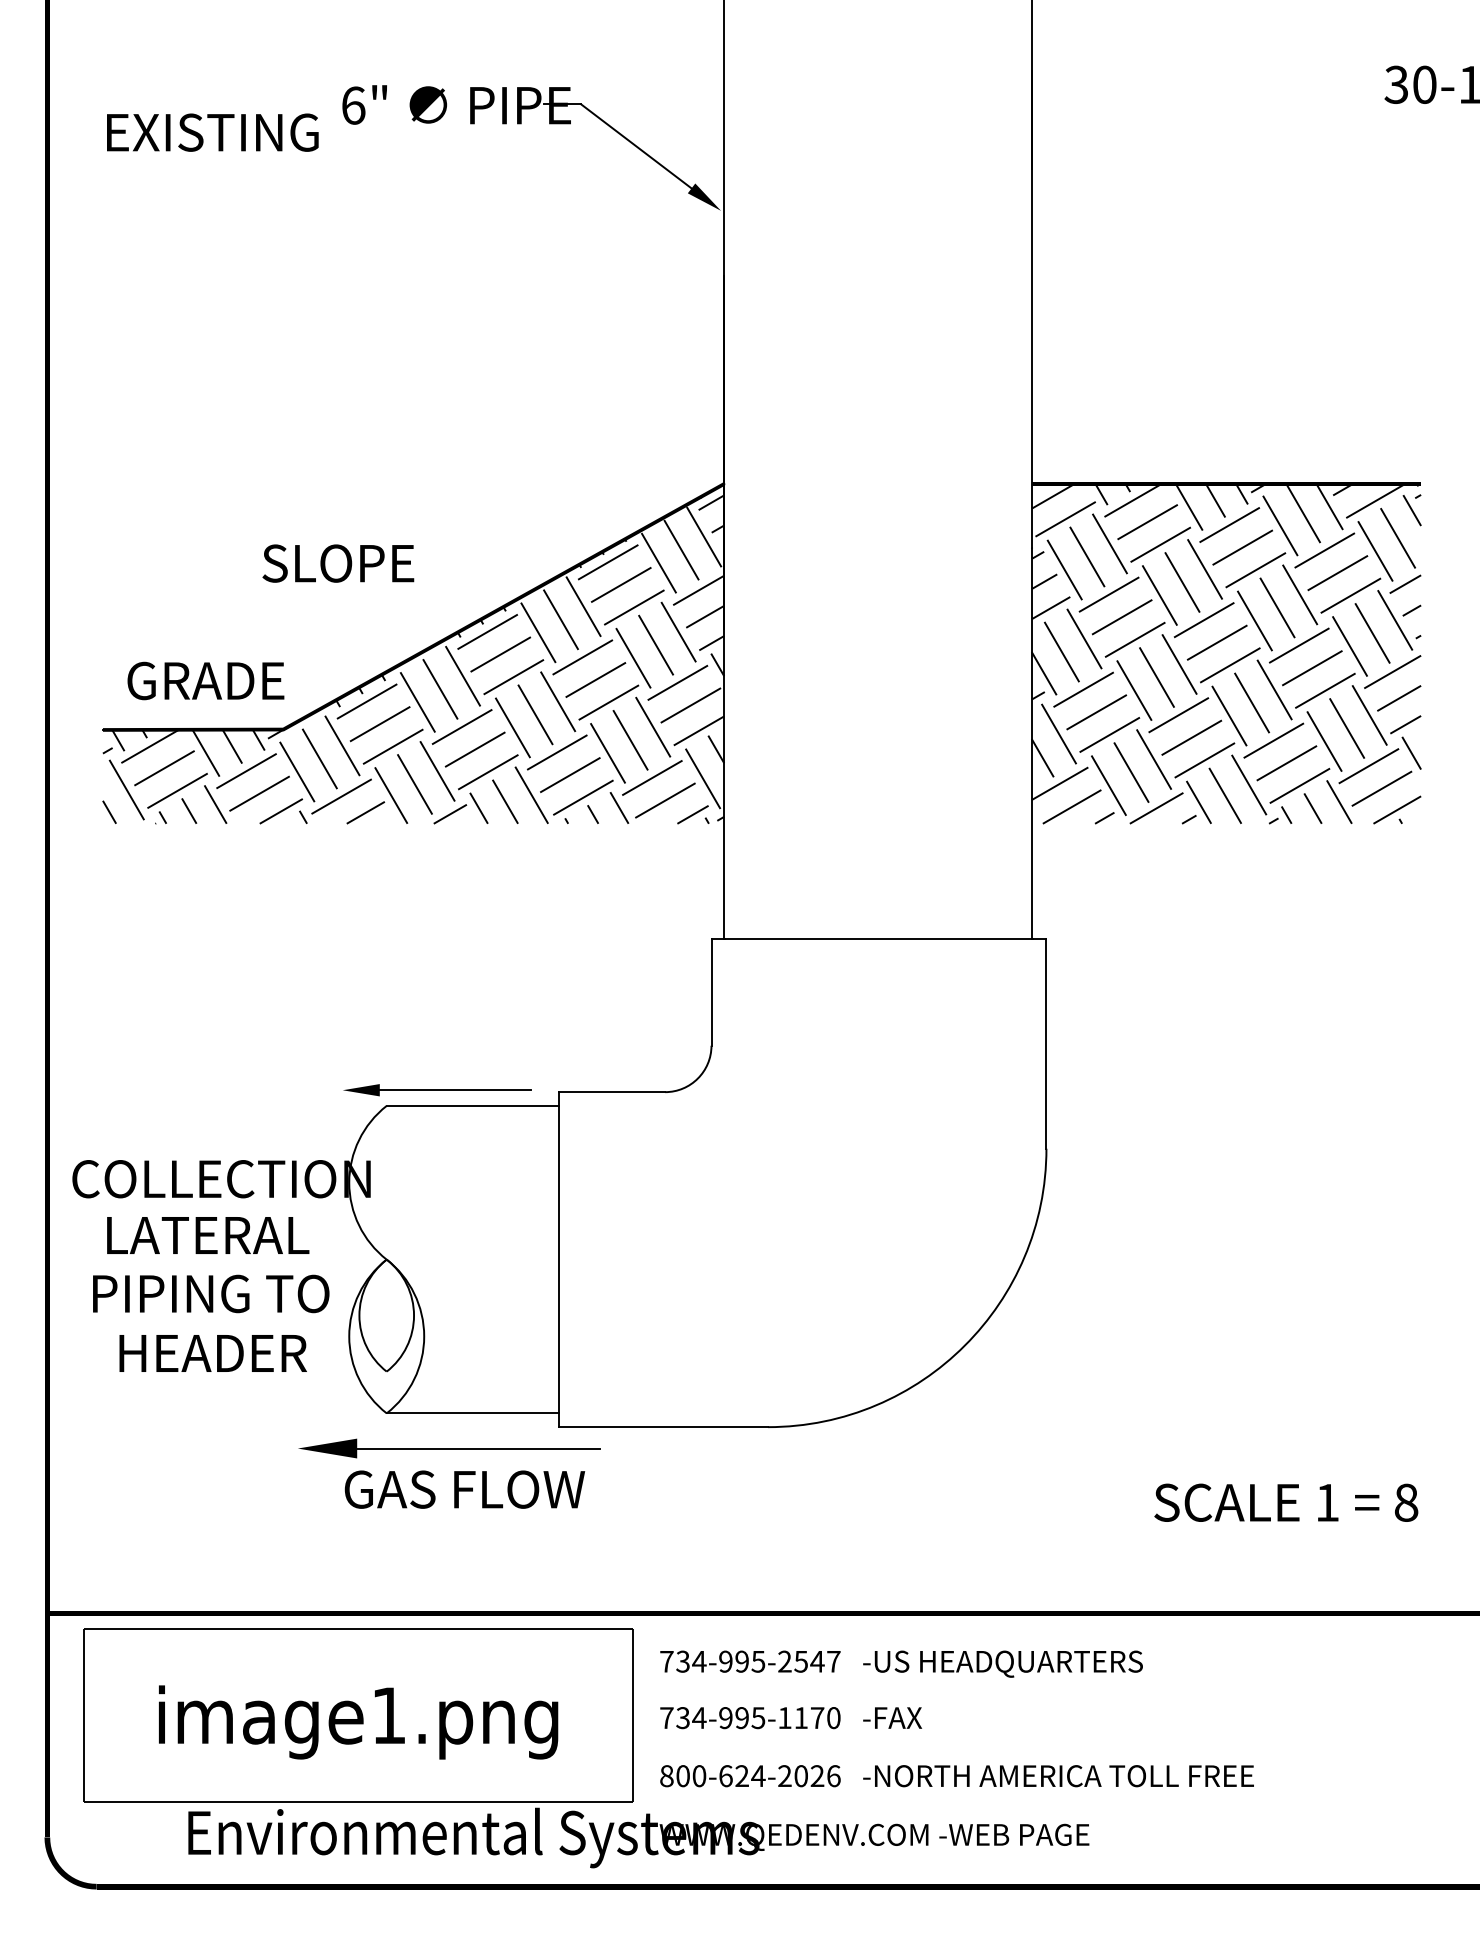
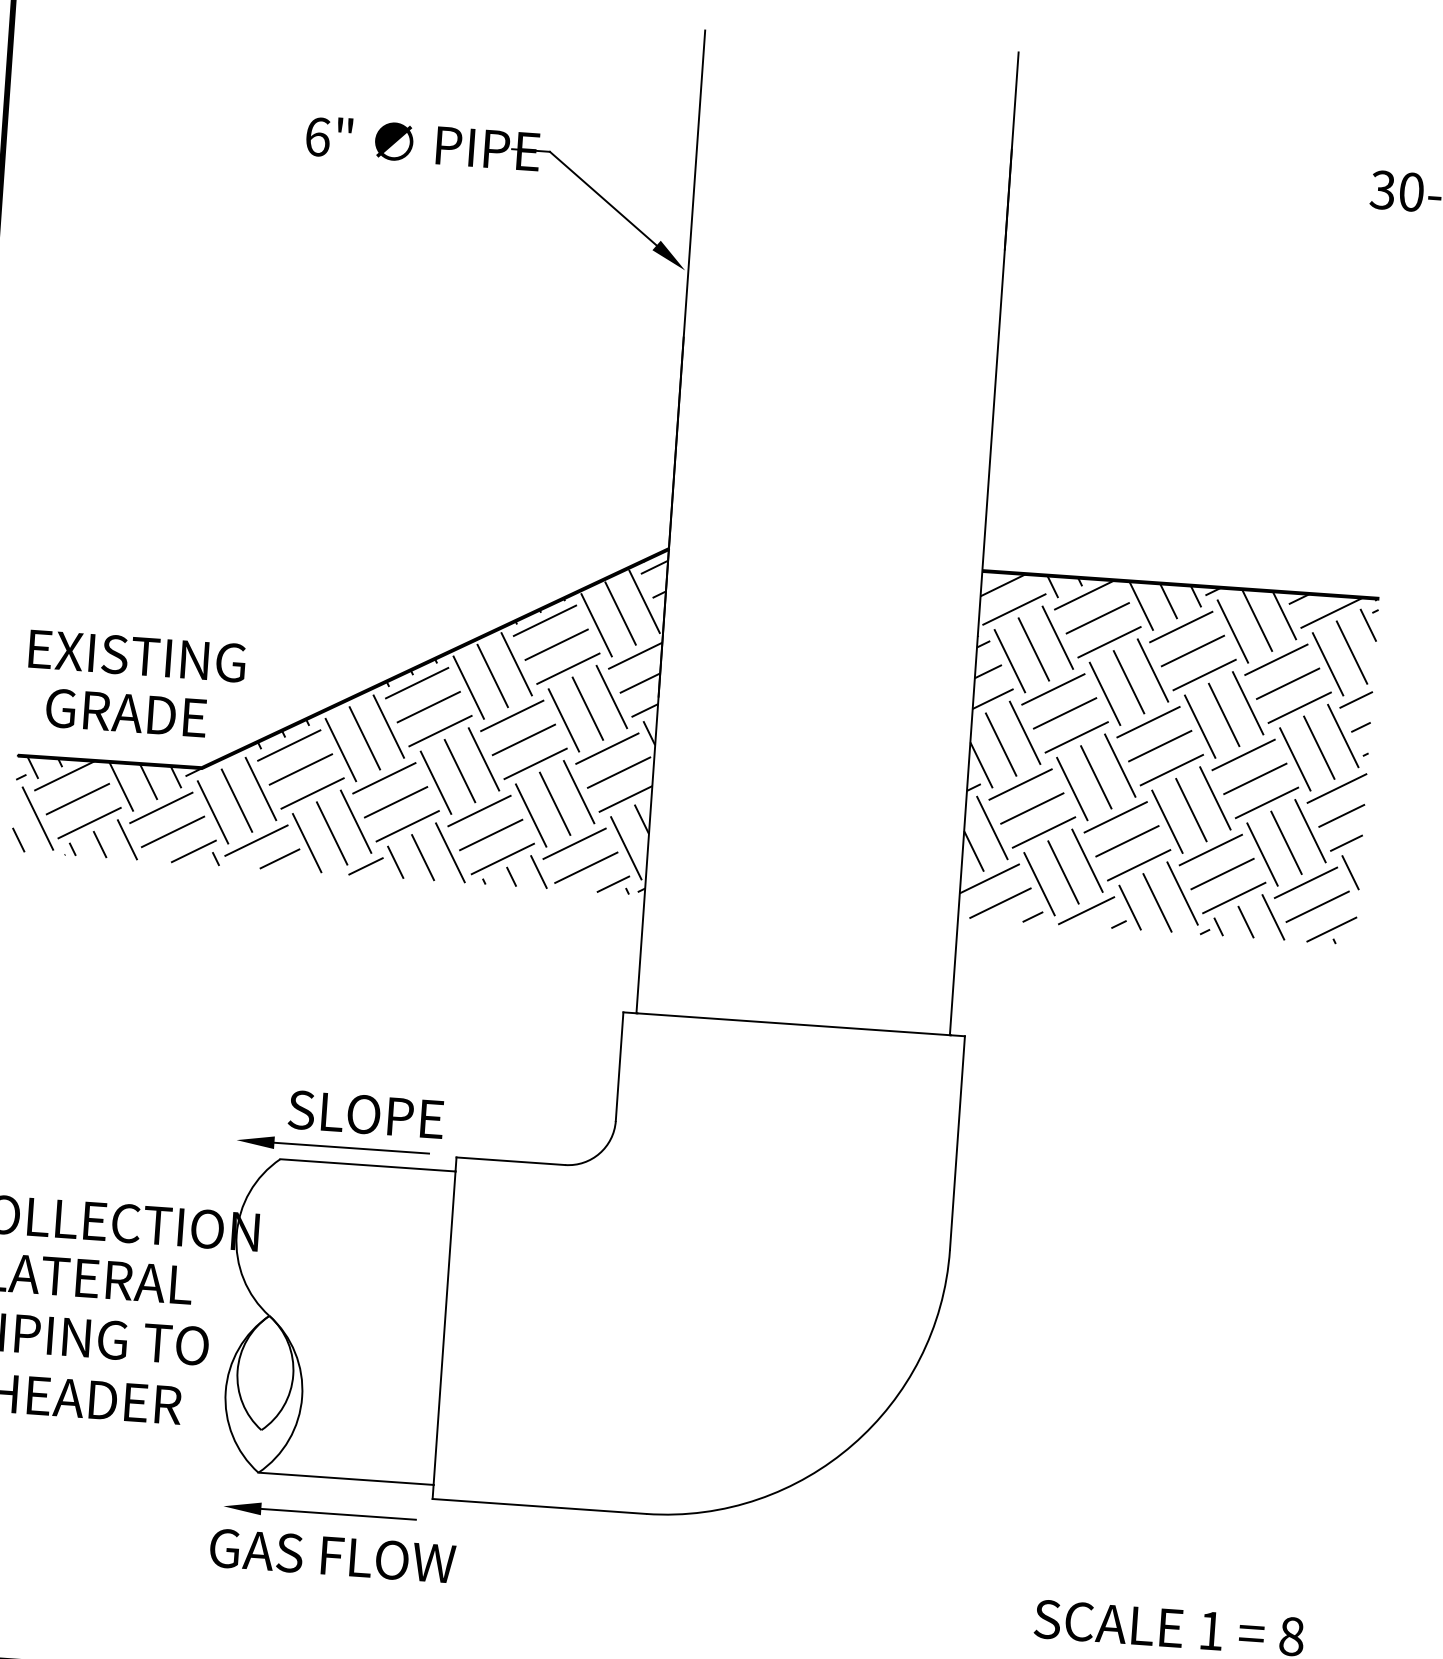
text: (212, 132) -> (137, 655), moved
text: (338, 563) -> (366, 1114), moved
part: (449, 1448) -> (319, 1513), size x0.62

